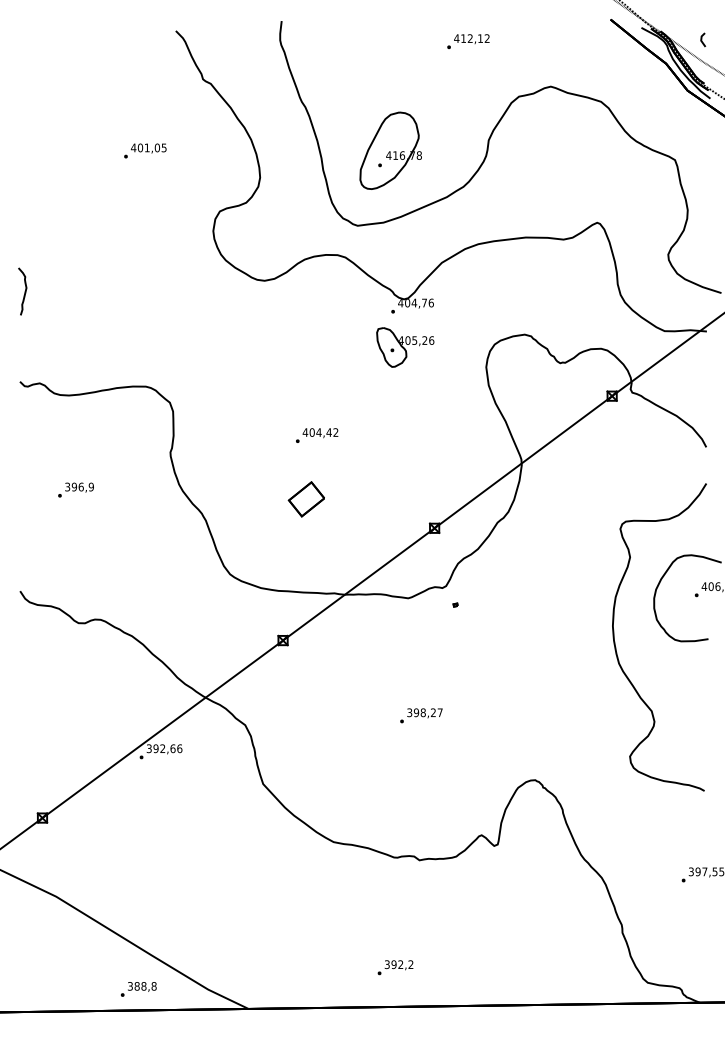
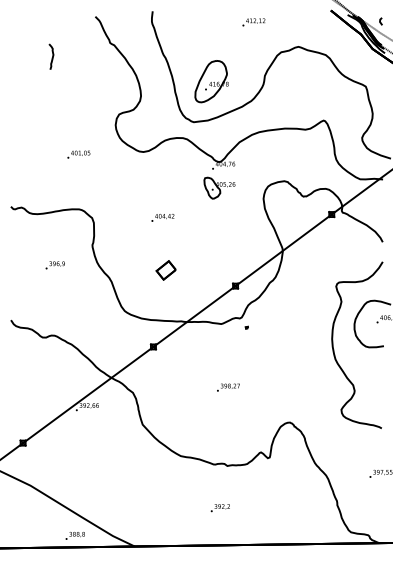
text: (144, 150) -> (78, 154), moved
curve: (24, 290) -> (52, 56), moved
text: (316, 434) -> (162, 217), moved
text: (74, 490) -> (54, 265), moved
text: (393, 968) -> (219, 508), moved

